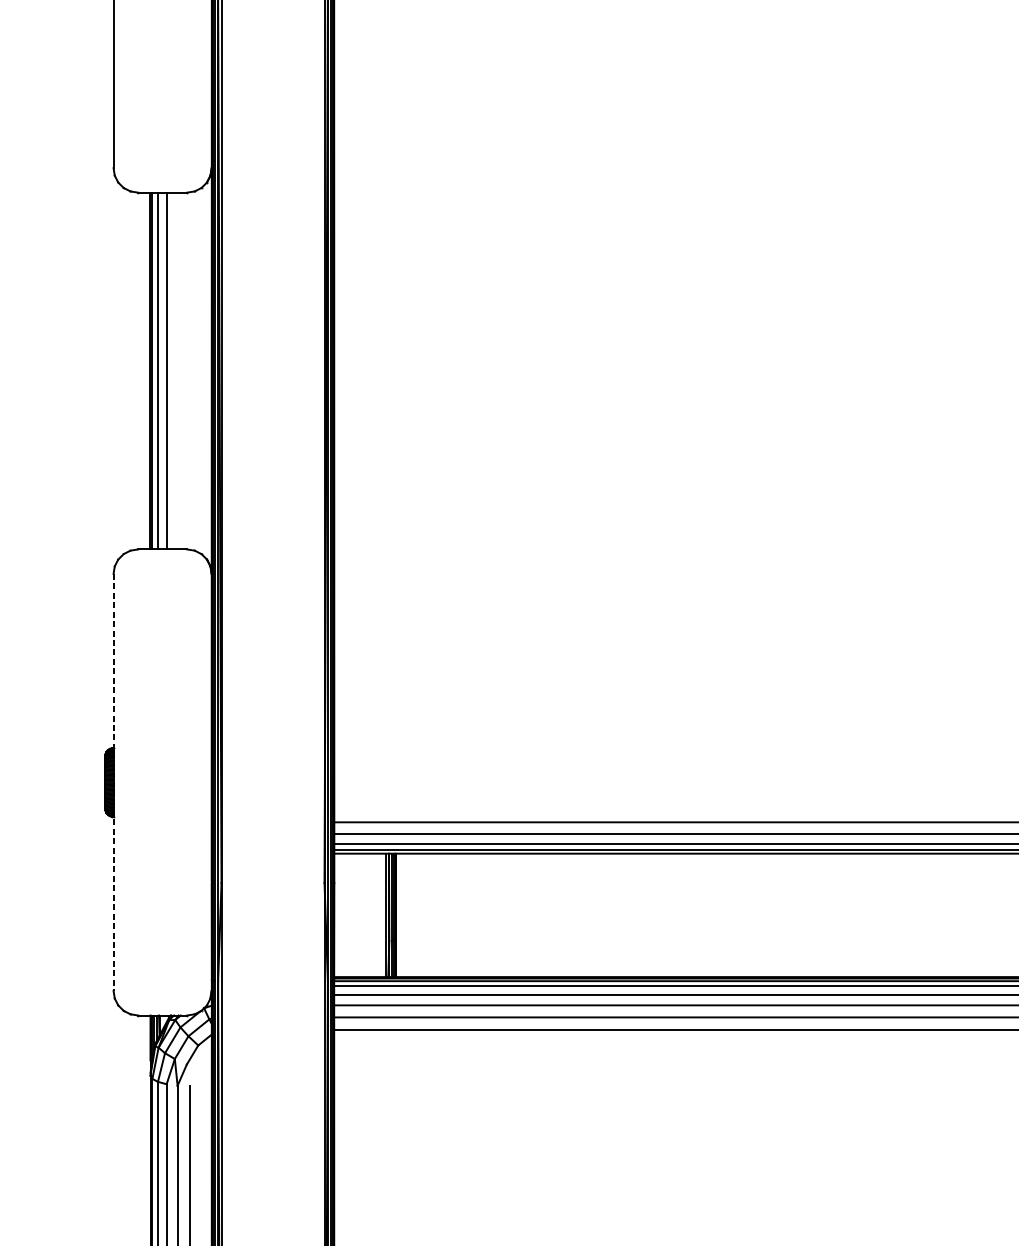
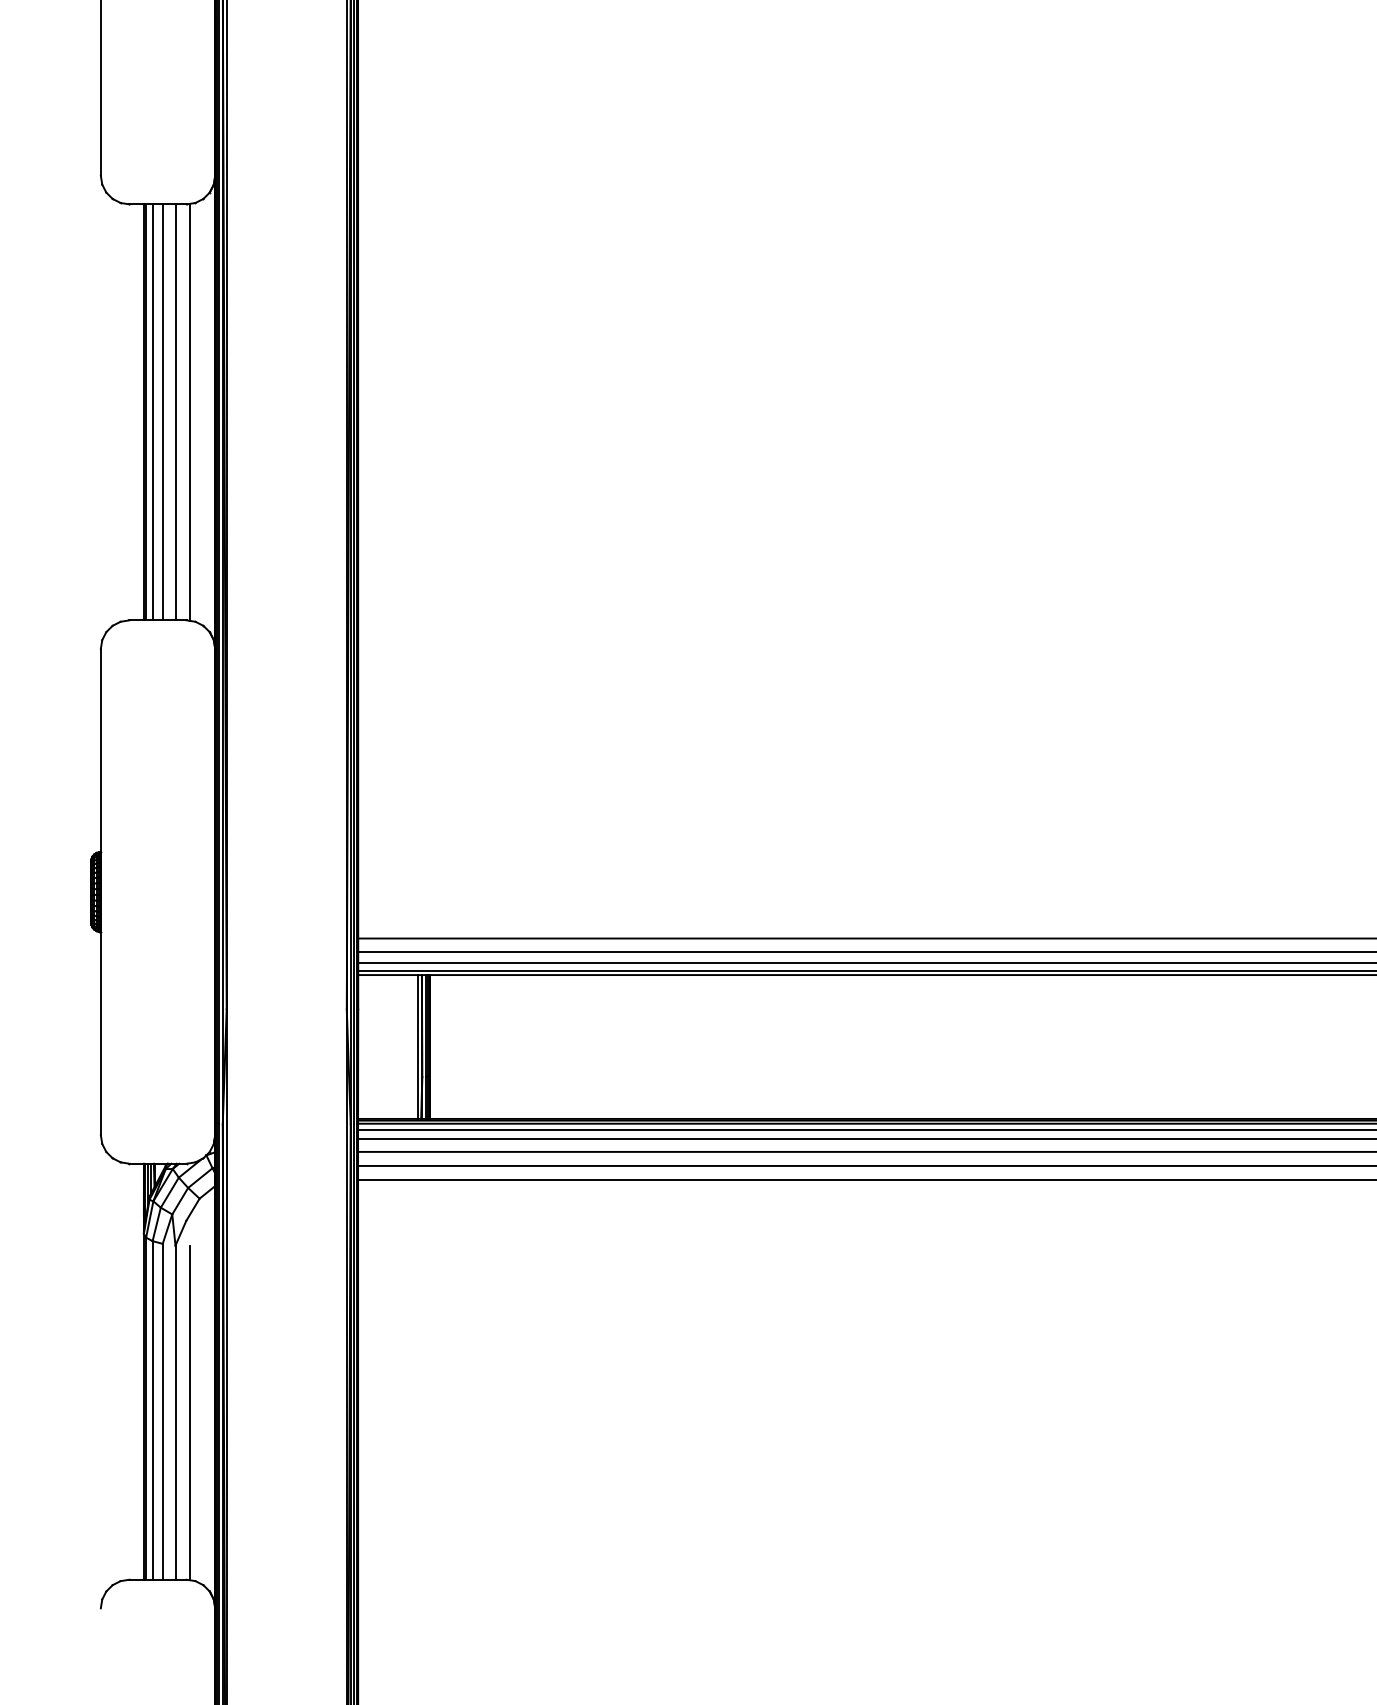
line: (189, 370) -> (189, 411), added
line: (177, 371) -> (175, 412), added
line: (113, 782) -> (100, 892), dashed -> solid

